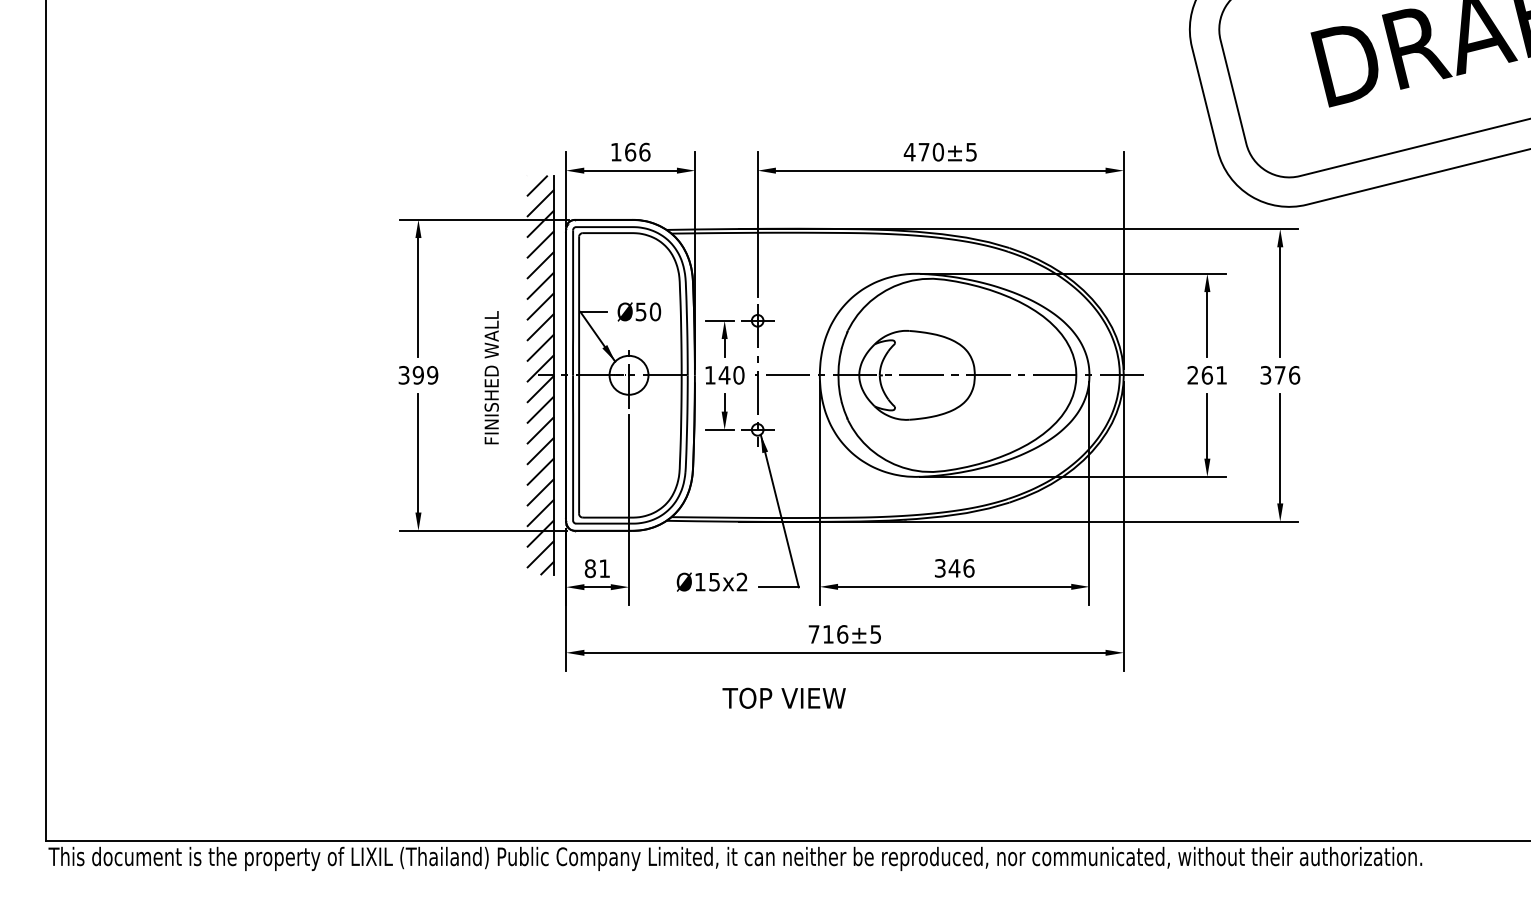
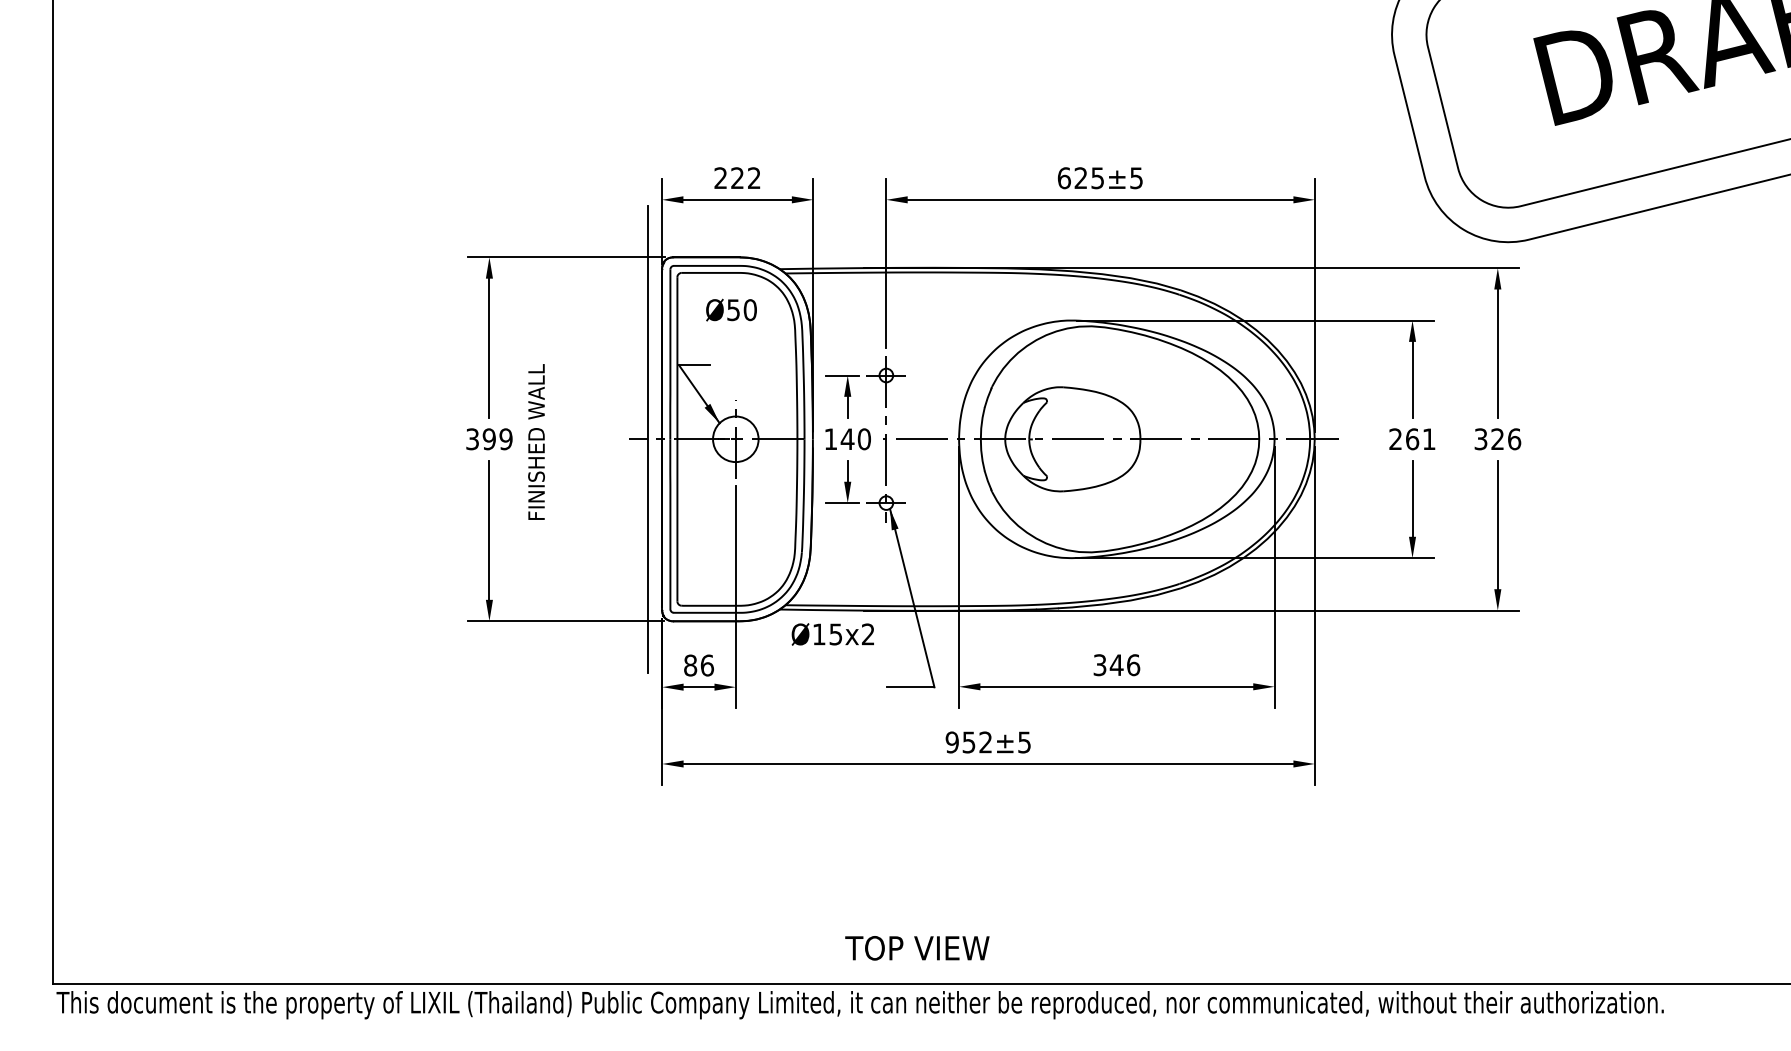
text: (630, 151) -> (737, 177), 166 -> 222
text: (923, 151) -> (1080, 177), 470±5 -> 625±5
text: (639, 311) -> (731, 309), moved
hatch: (540, 375) -> (632, 439), removed
text: (1279, 375) -> (1496, 439), 376 -> 326
text: (491, 377) -> (536, 441), moved
text: (604, 568) -> (707, 665), 81 -> 86
text: (711, 581) -> (832, 633), moved
text: (828, 634) -> (969, 742), 716±5 -> 952±5
text: (783, 697) -> (916, 947), moved

